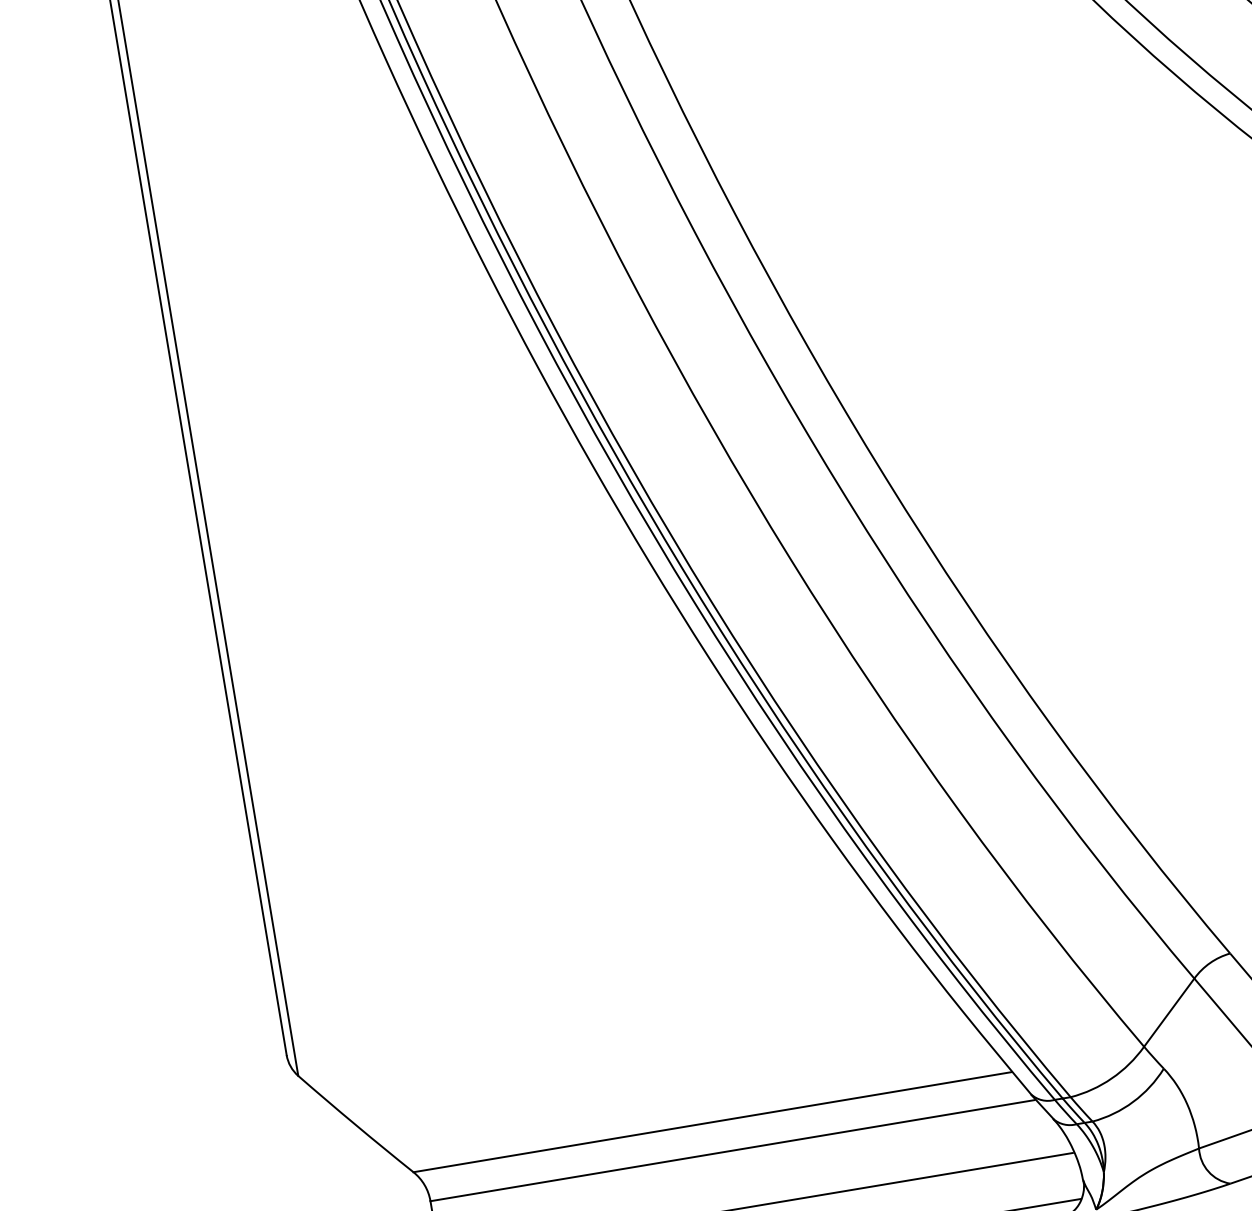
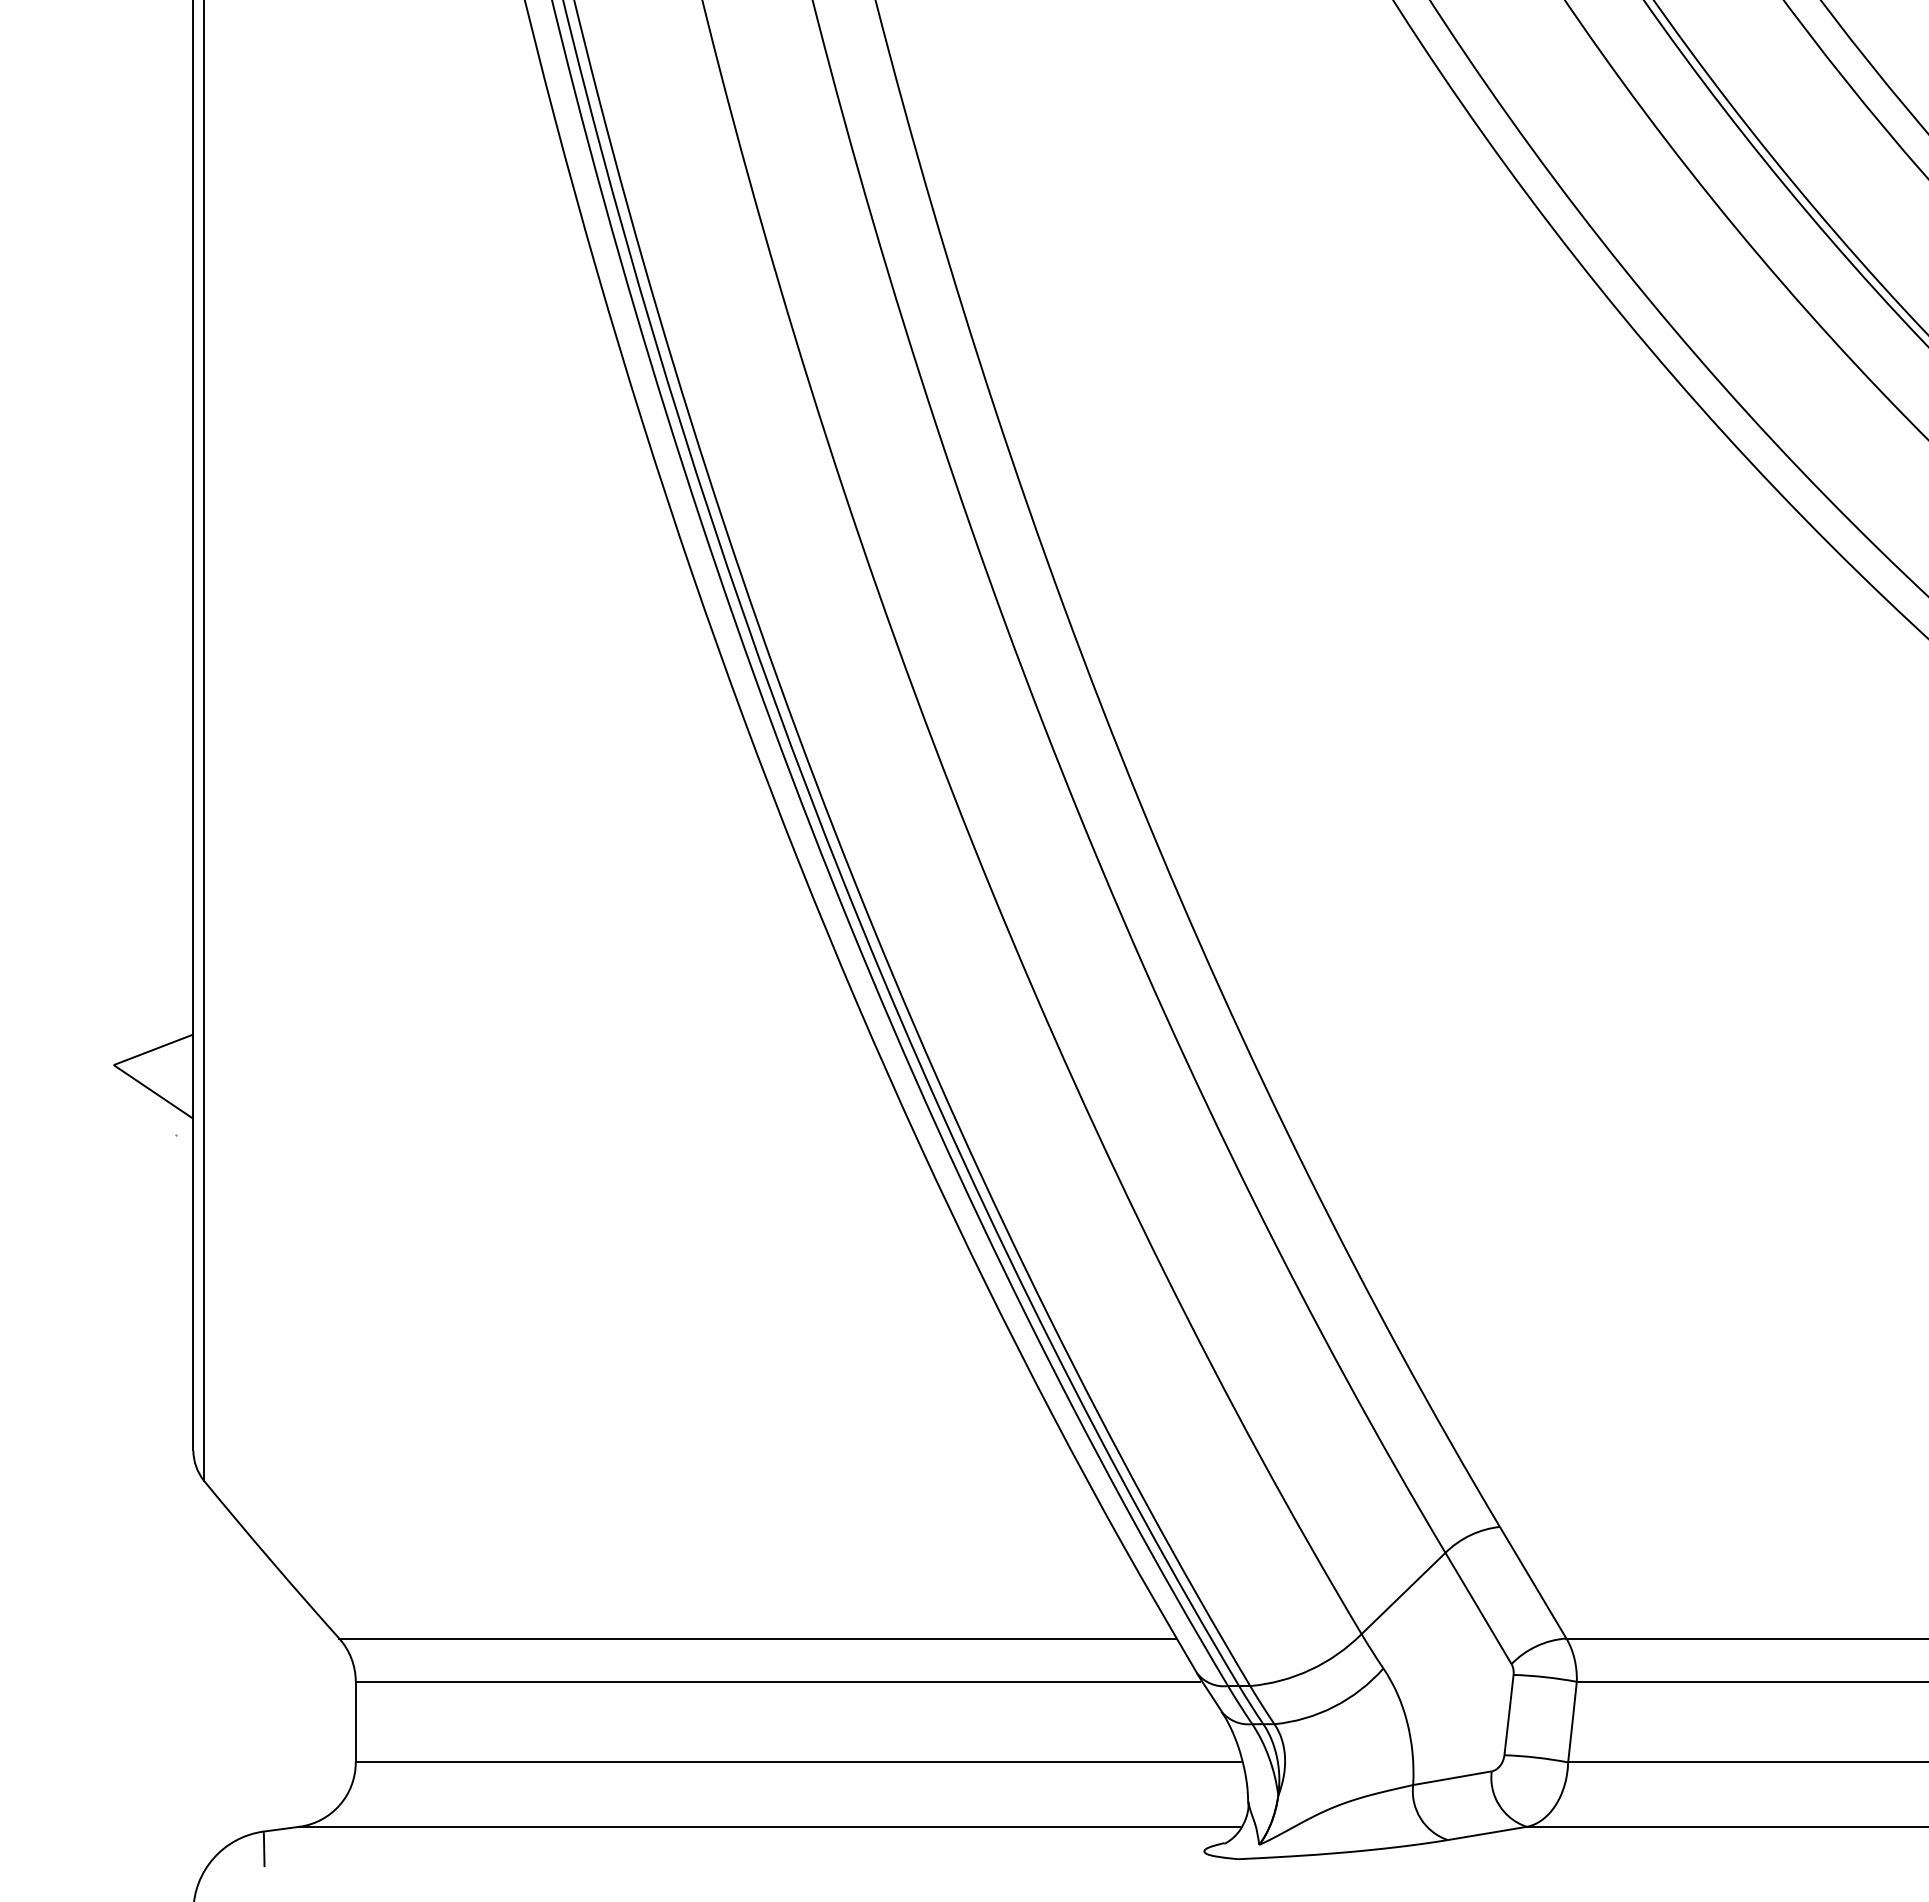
hatch: (214, 798) -> (153, 1084), added

